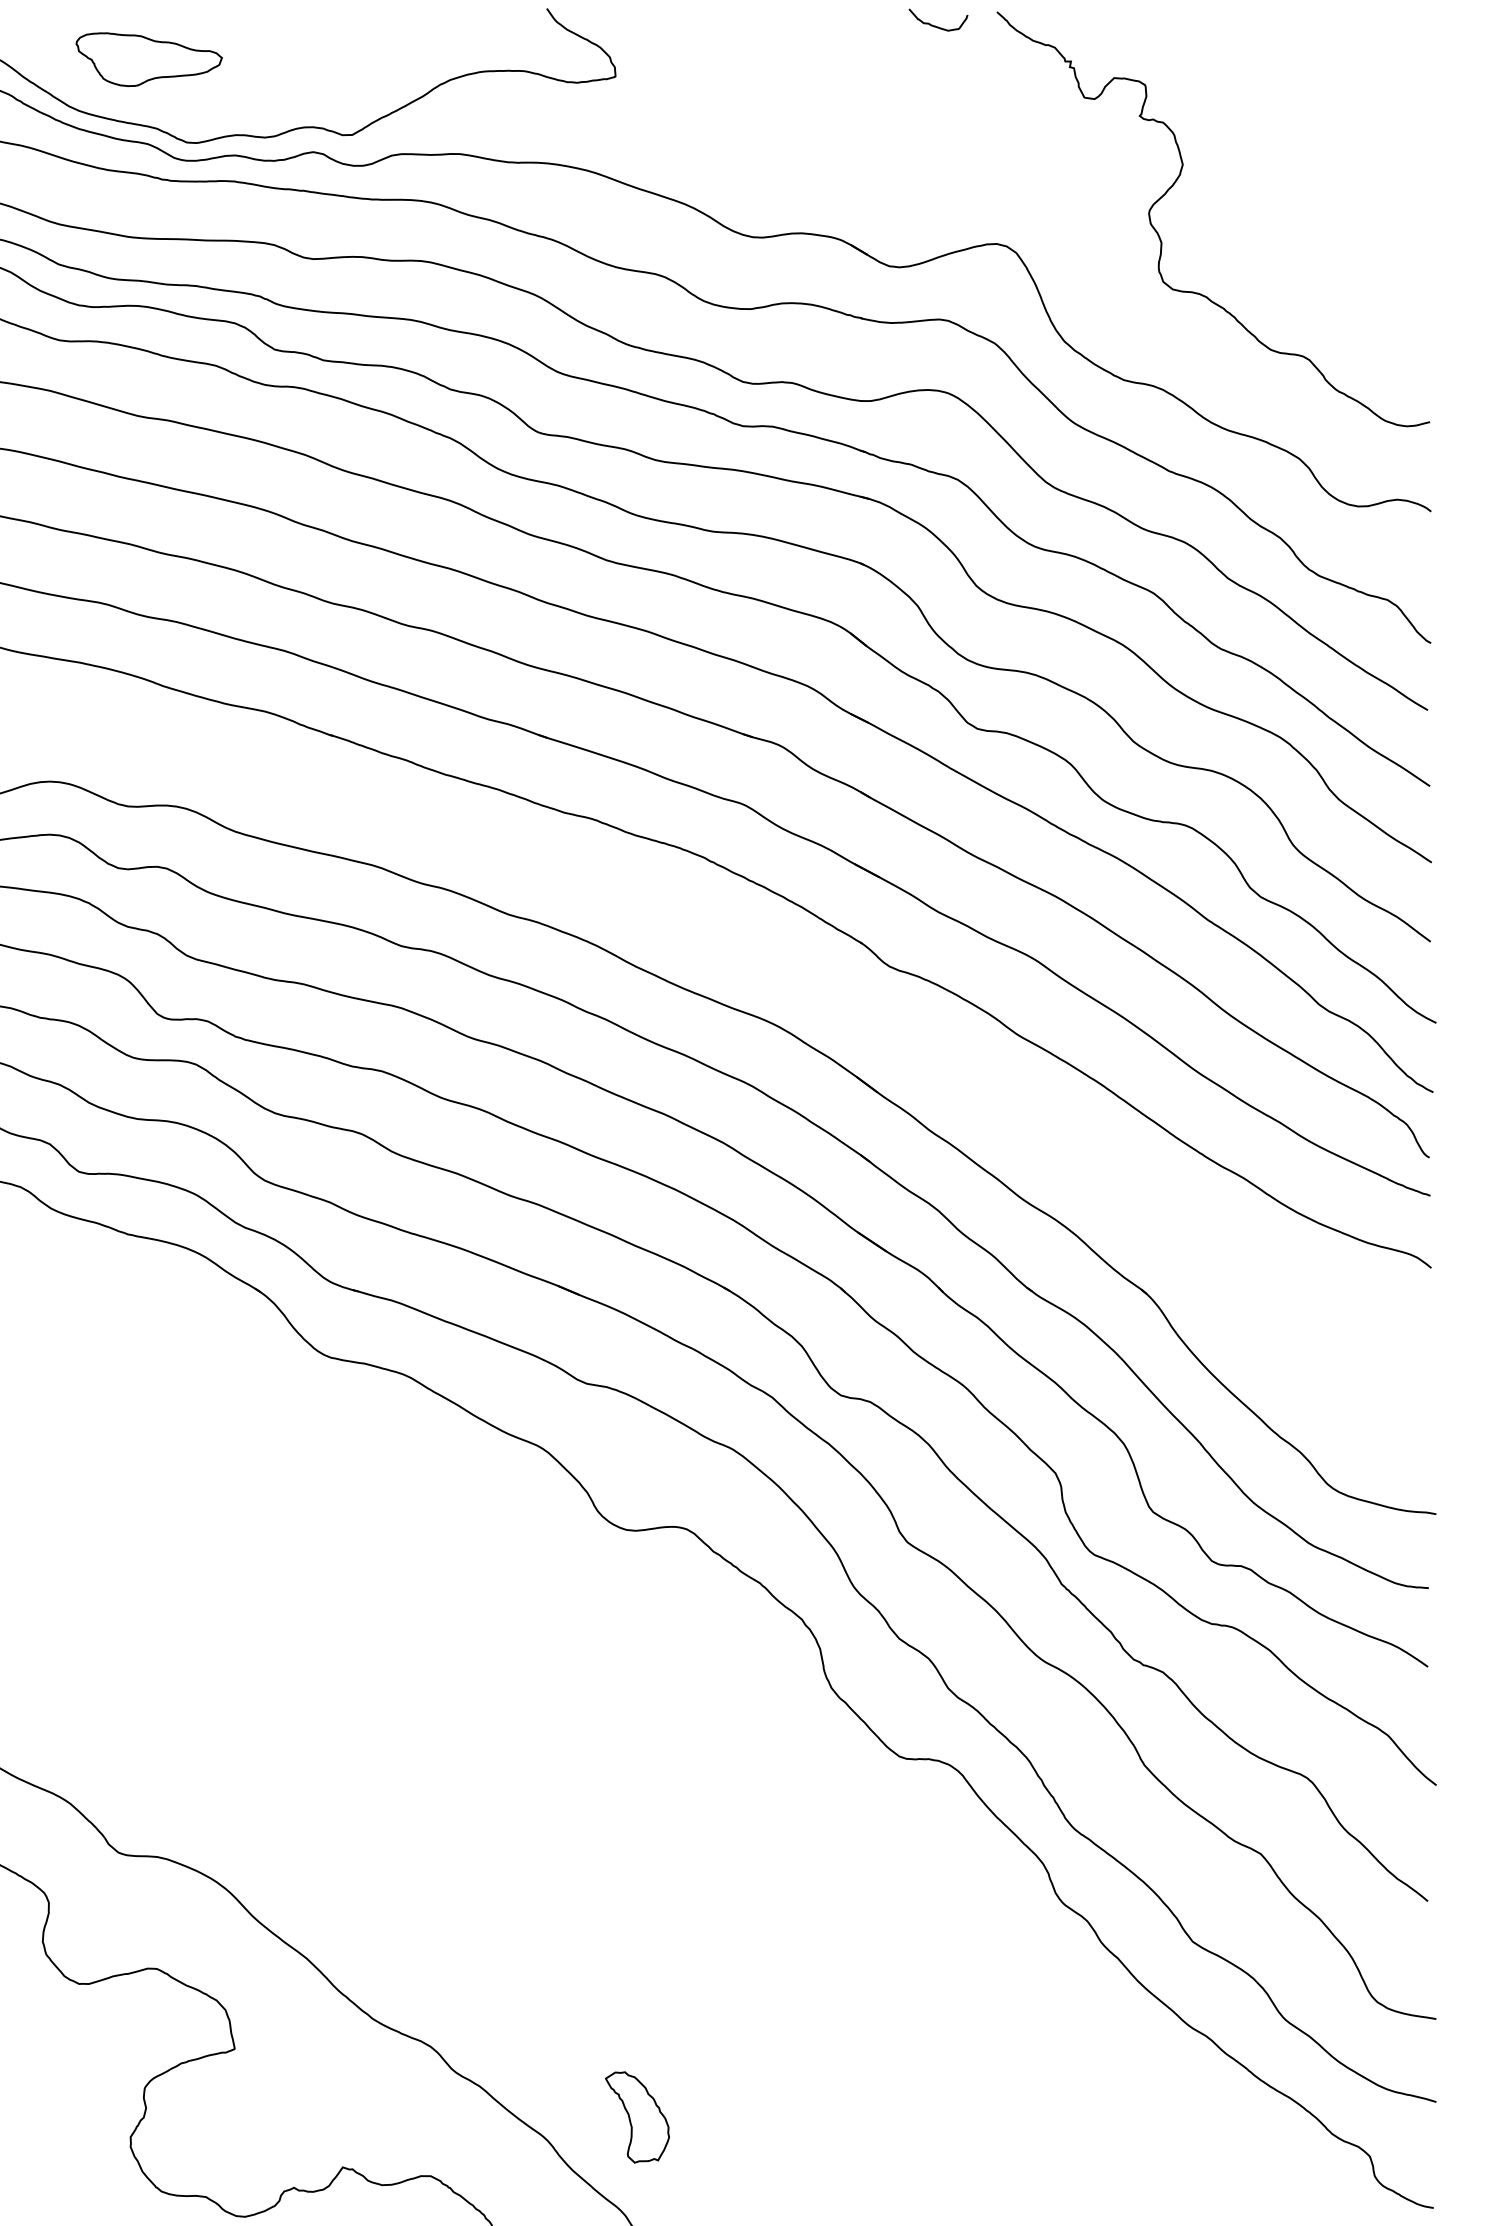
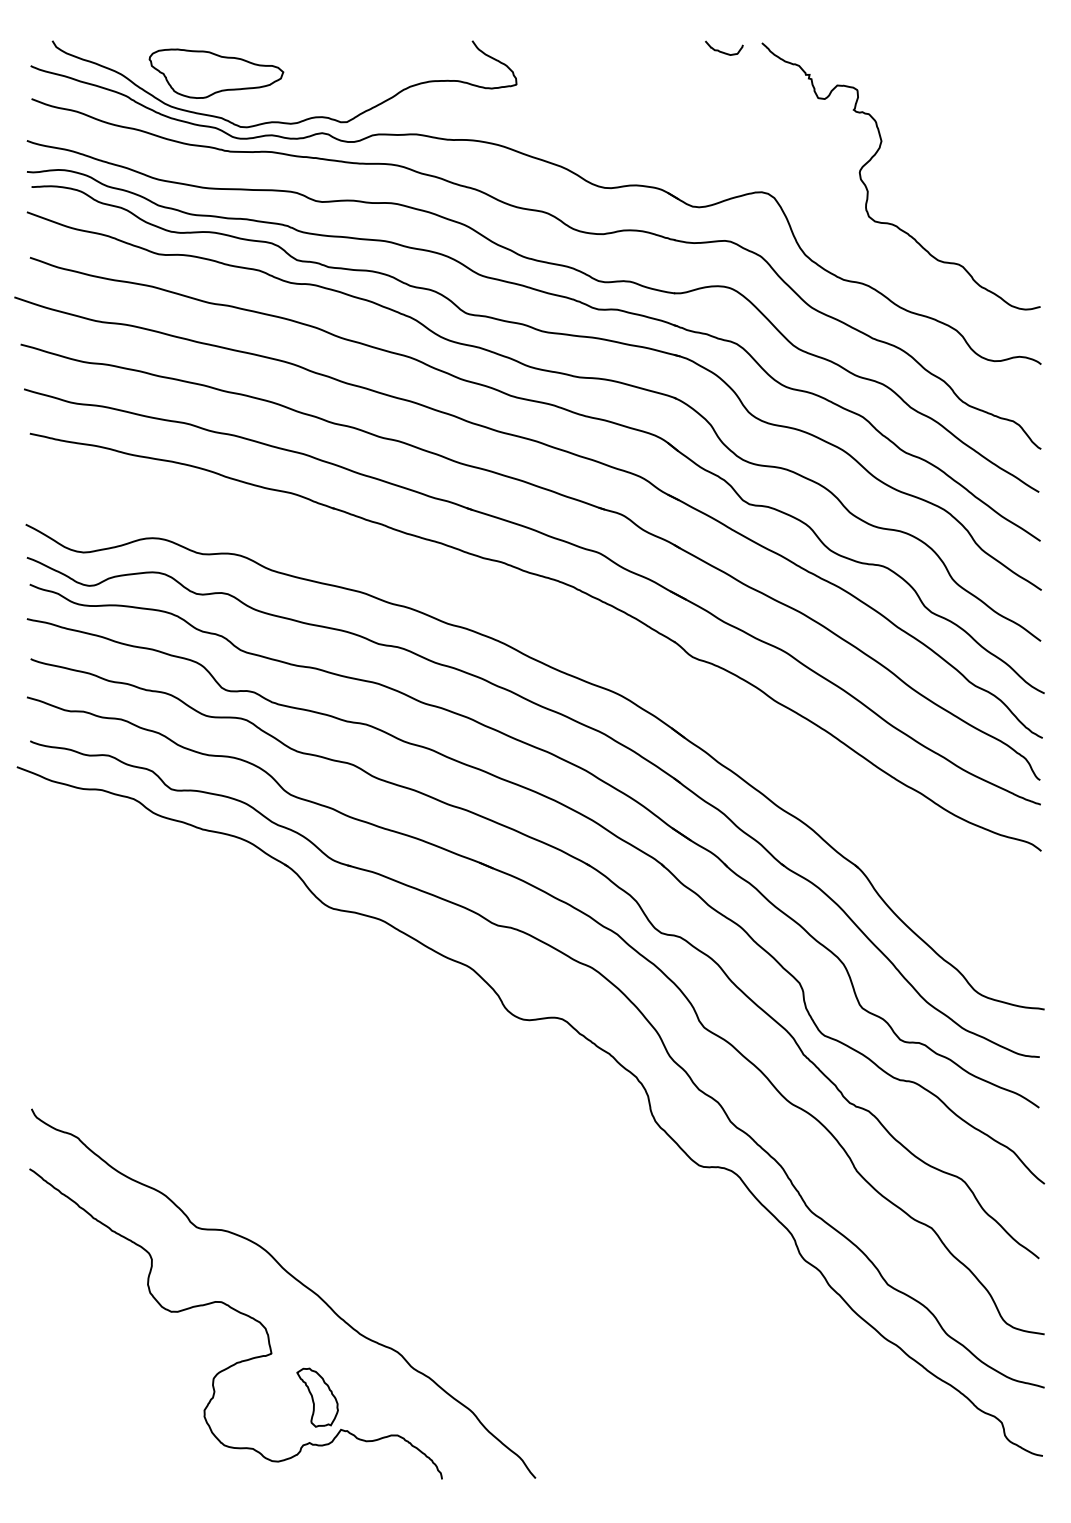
part: (149, 59) -> (216, 73), size x1.43
part: (637, 2117) -> (317, 1397), moved

